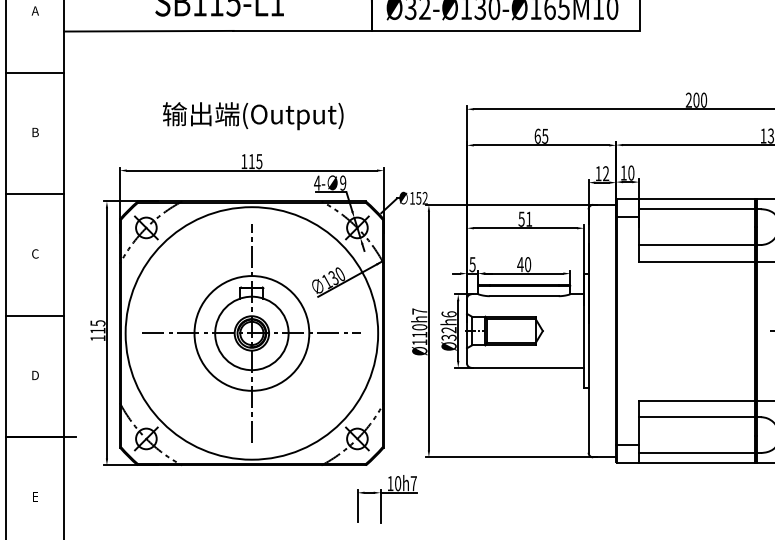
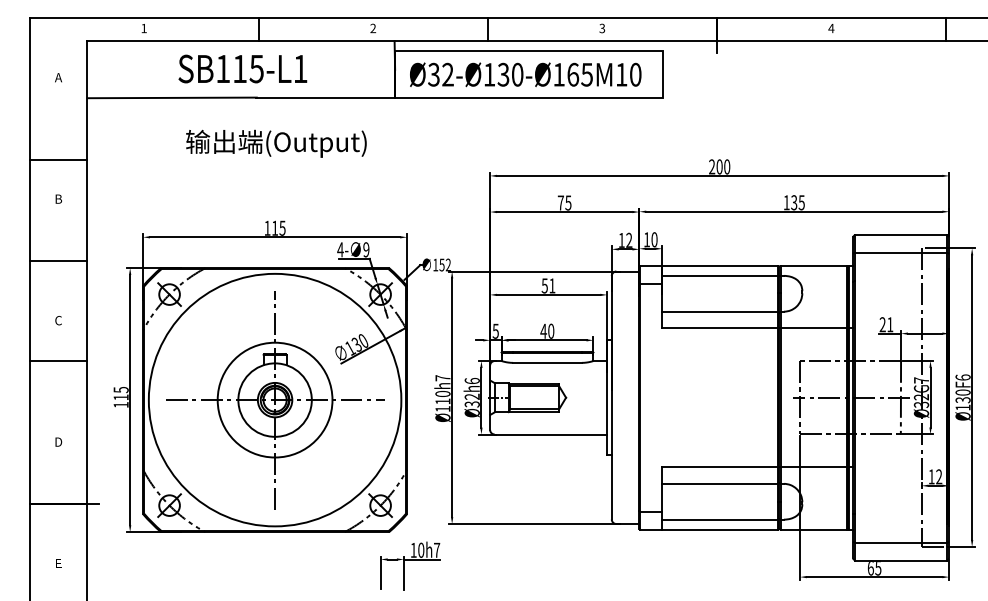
line: (35, 72) -> (58, 159), moved
text: (253, 115) -> (276, 143), moved
text: (537, 135) -> (560, 202), 65 -> 75
line: (35, 315) -> (58, 360), moved

